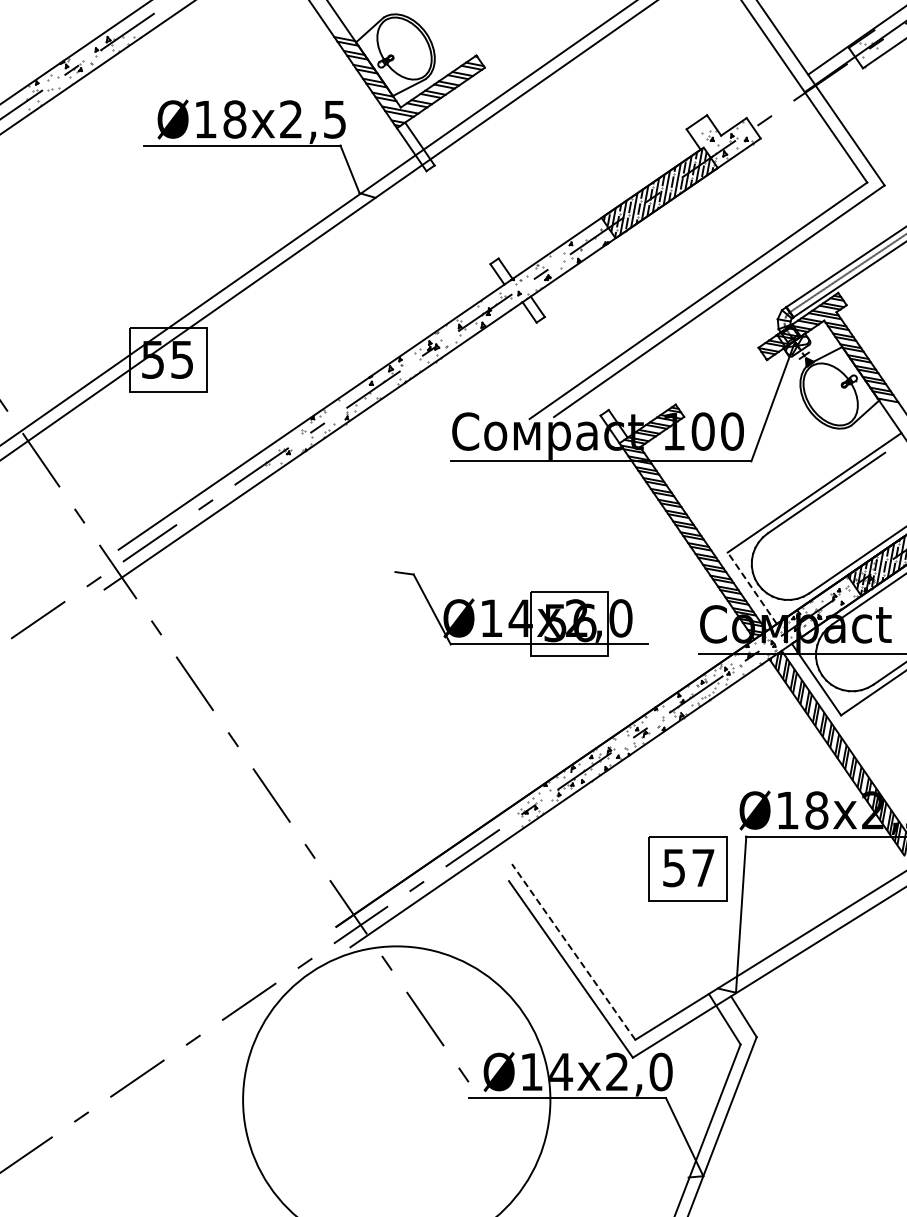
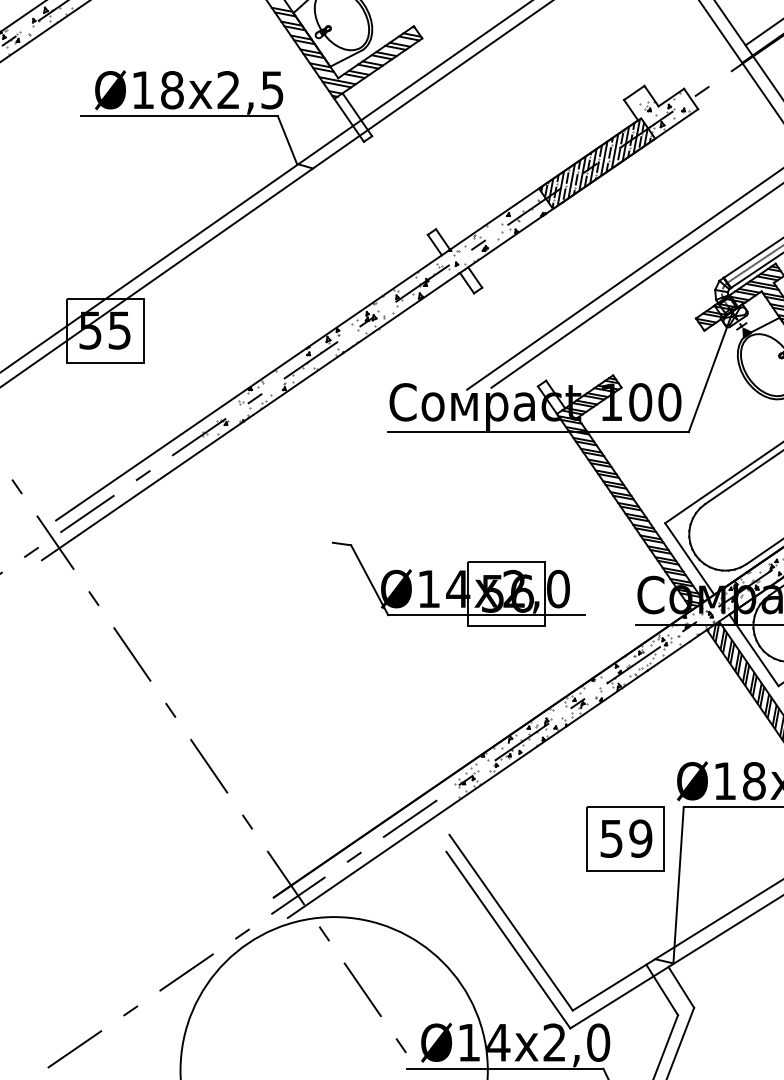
line: (752, 587) -> (689, 558), dashed -> solid
text: (702, 867) -> (639, 838), 57 -> 59
line: (573, 951) -> (510, 922), dashed -> solid

